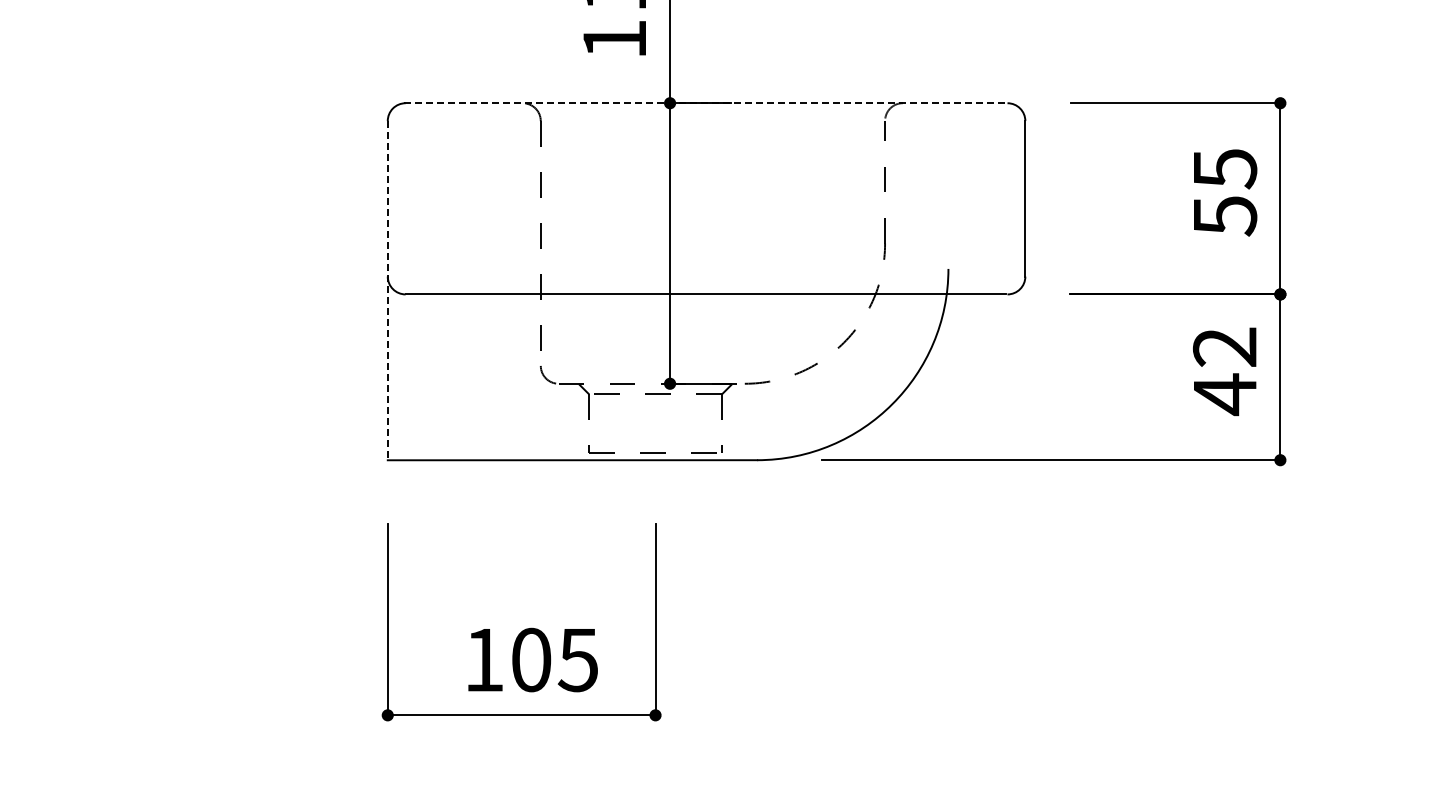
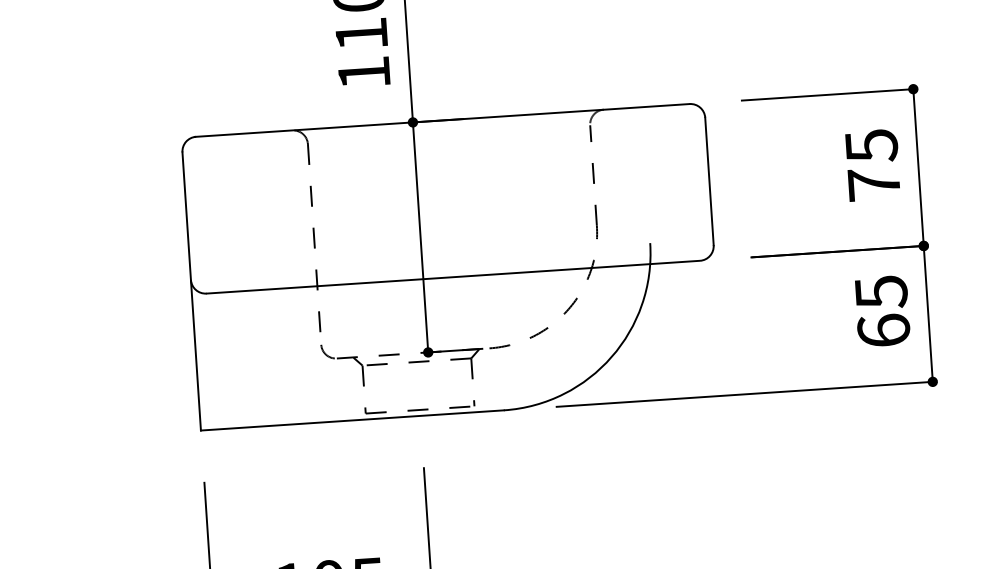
line: (705, 103) -> (442, 120), dashed -> solid
text: (1225, 216) -> (874, 185), 55 -> 75
line: (387, 290) -> (191, 291), dashed -> solid
text: (1224, 371) -> (882, 312), 42 -> 65

